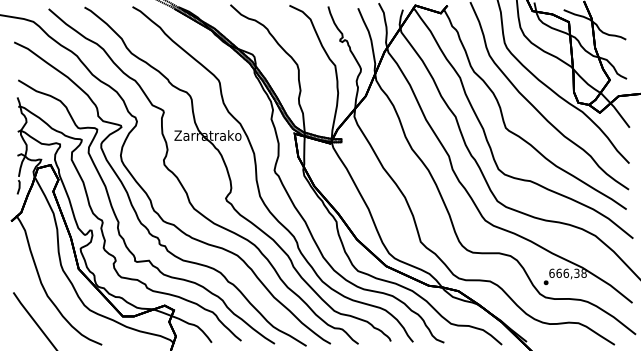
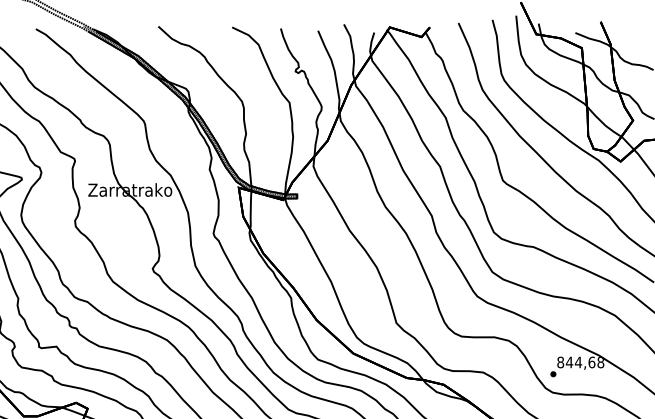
text: (564, 272) -> (576, 361), 666,38 -> 844,68

